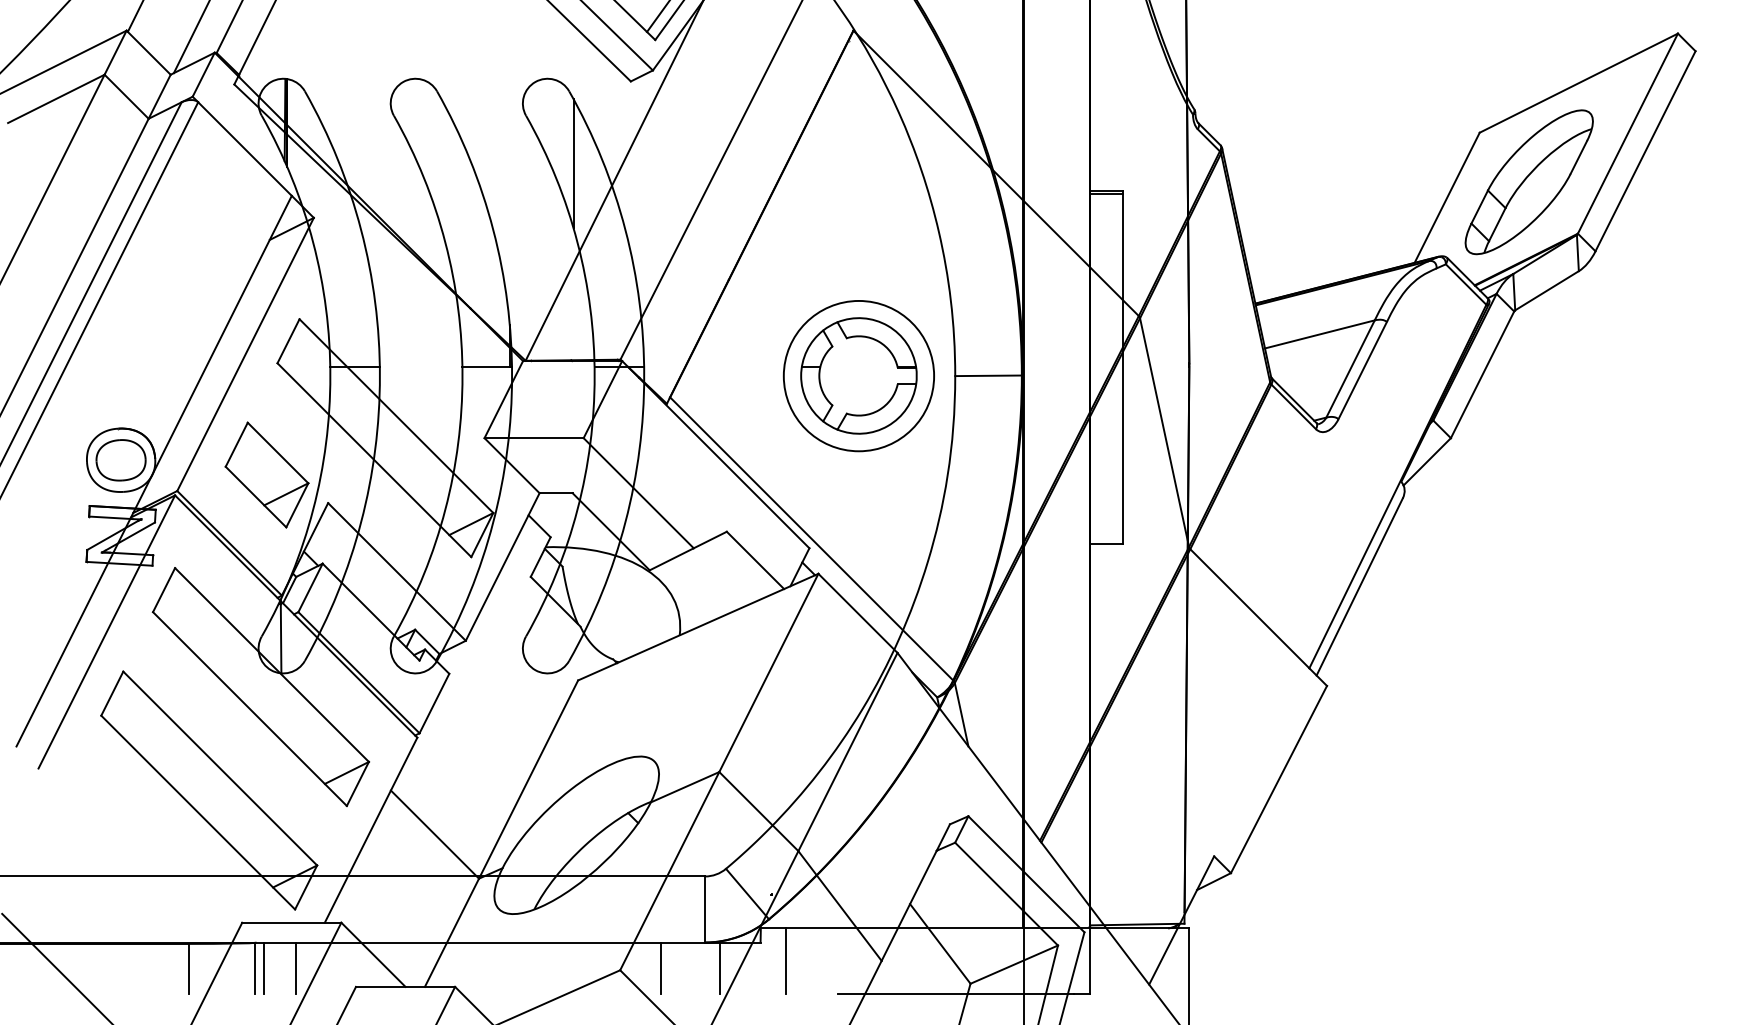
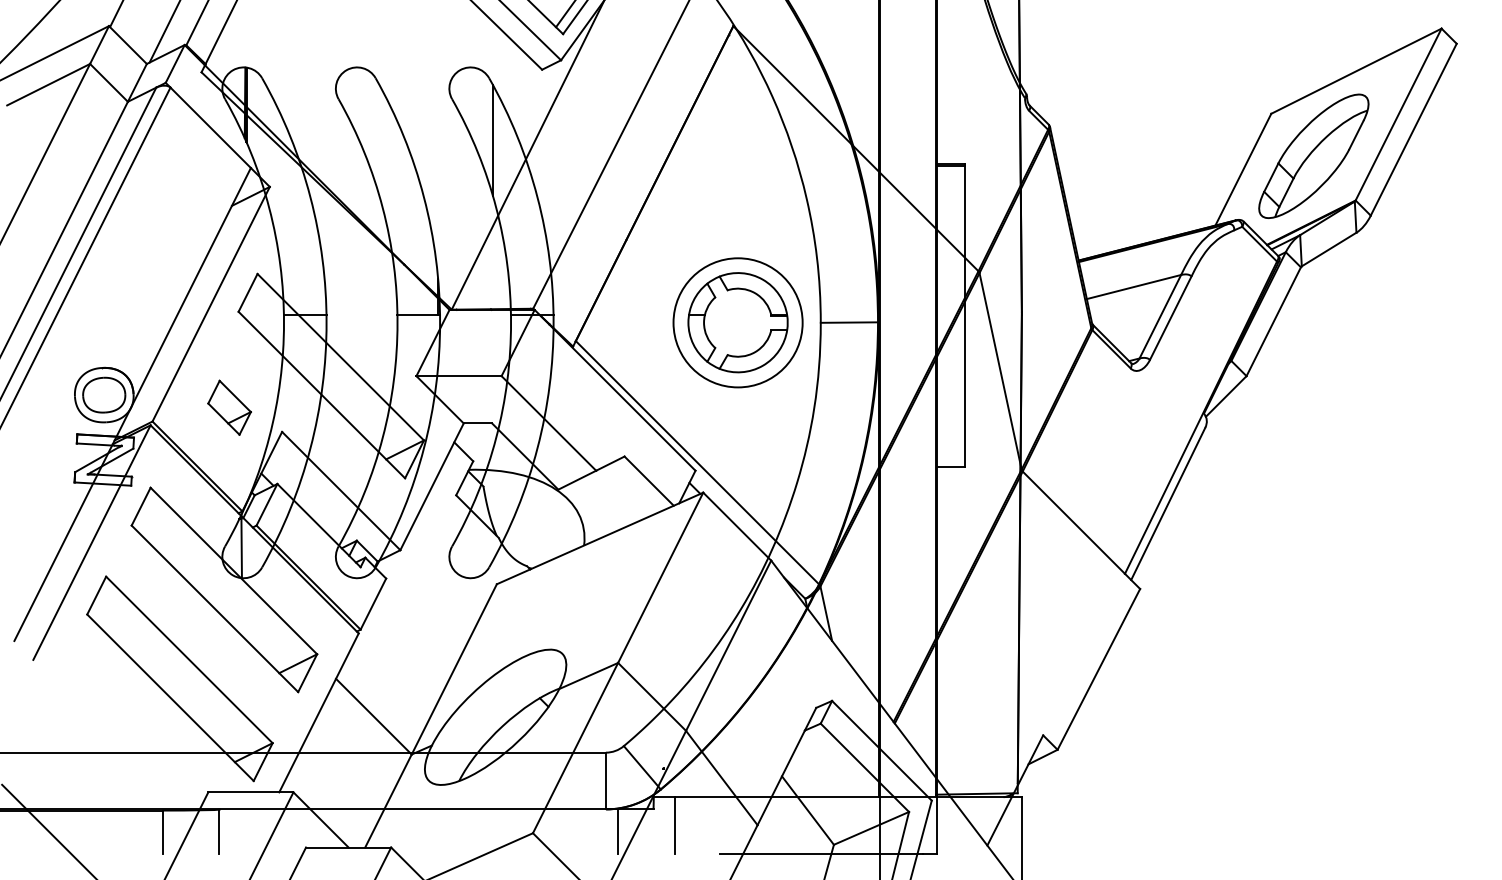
part: (266, 474) -> (229, 407), size x0.6
line: (264, 968) -> (227, 831), removed
line: (296, 968) -> (254, 831), removed
line: (660, 968) -> (567, 831), removed

